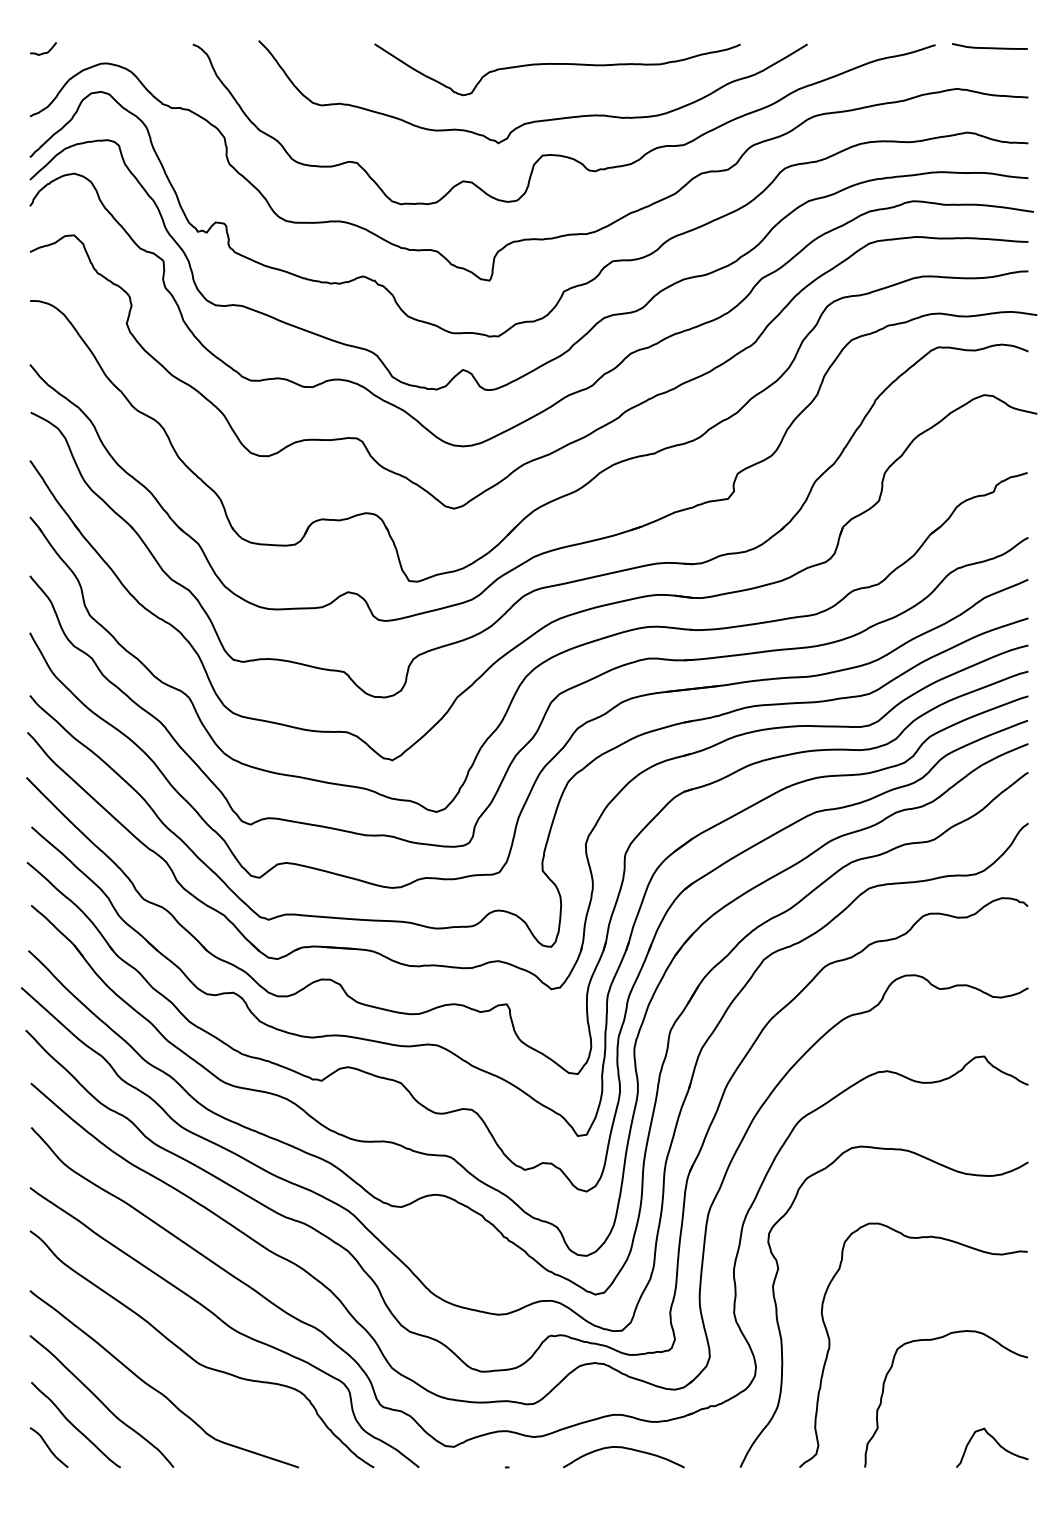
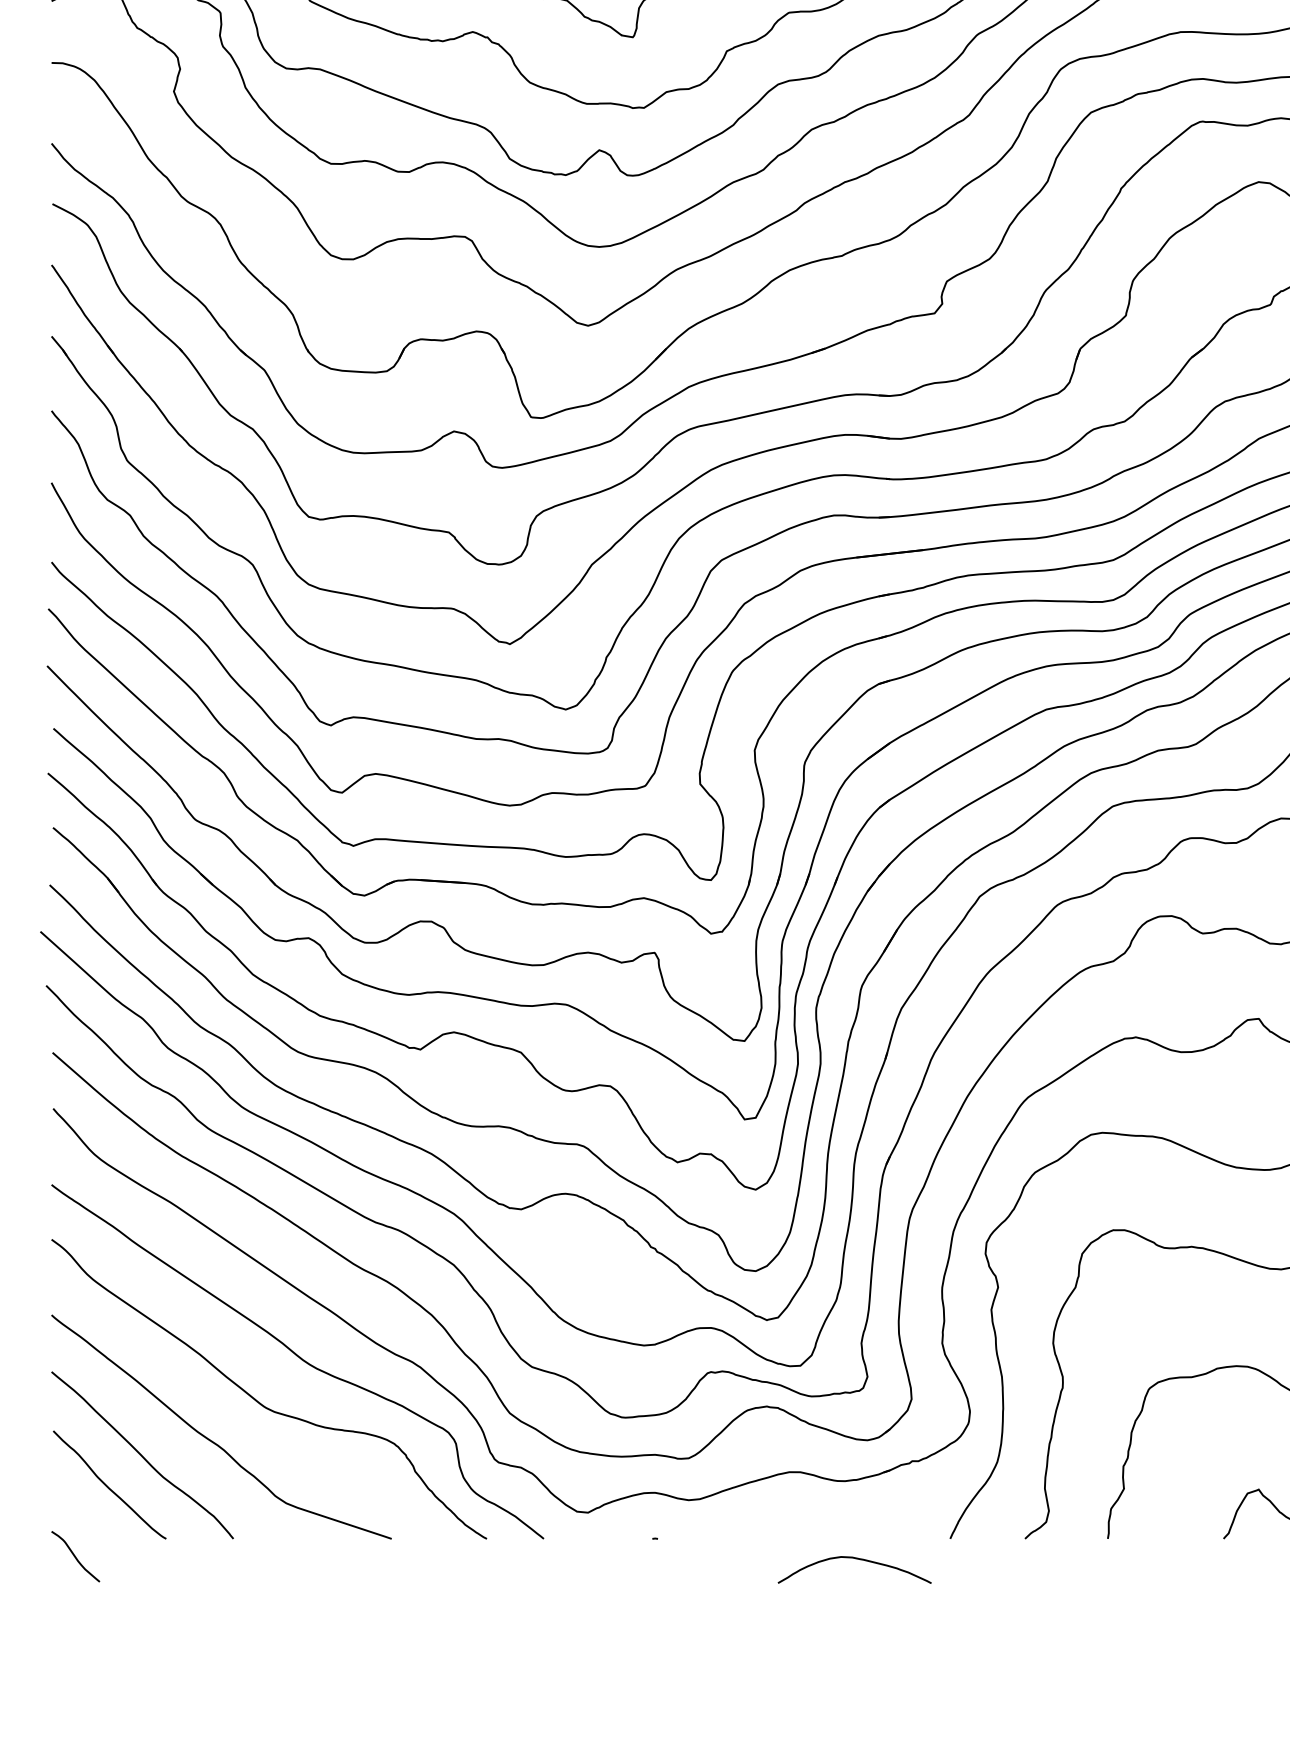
curve: (48, 1447) -> (74, 1556), moved
curve: (626, 1449) -> (858, 1560), moved

